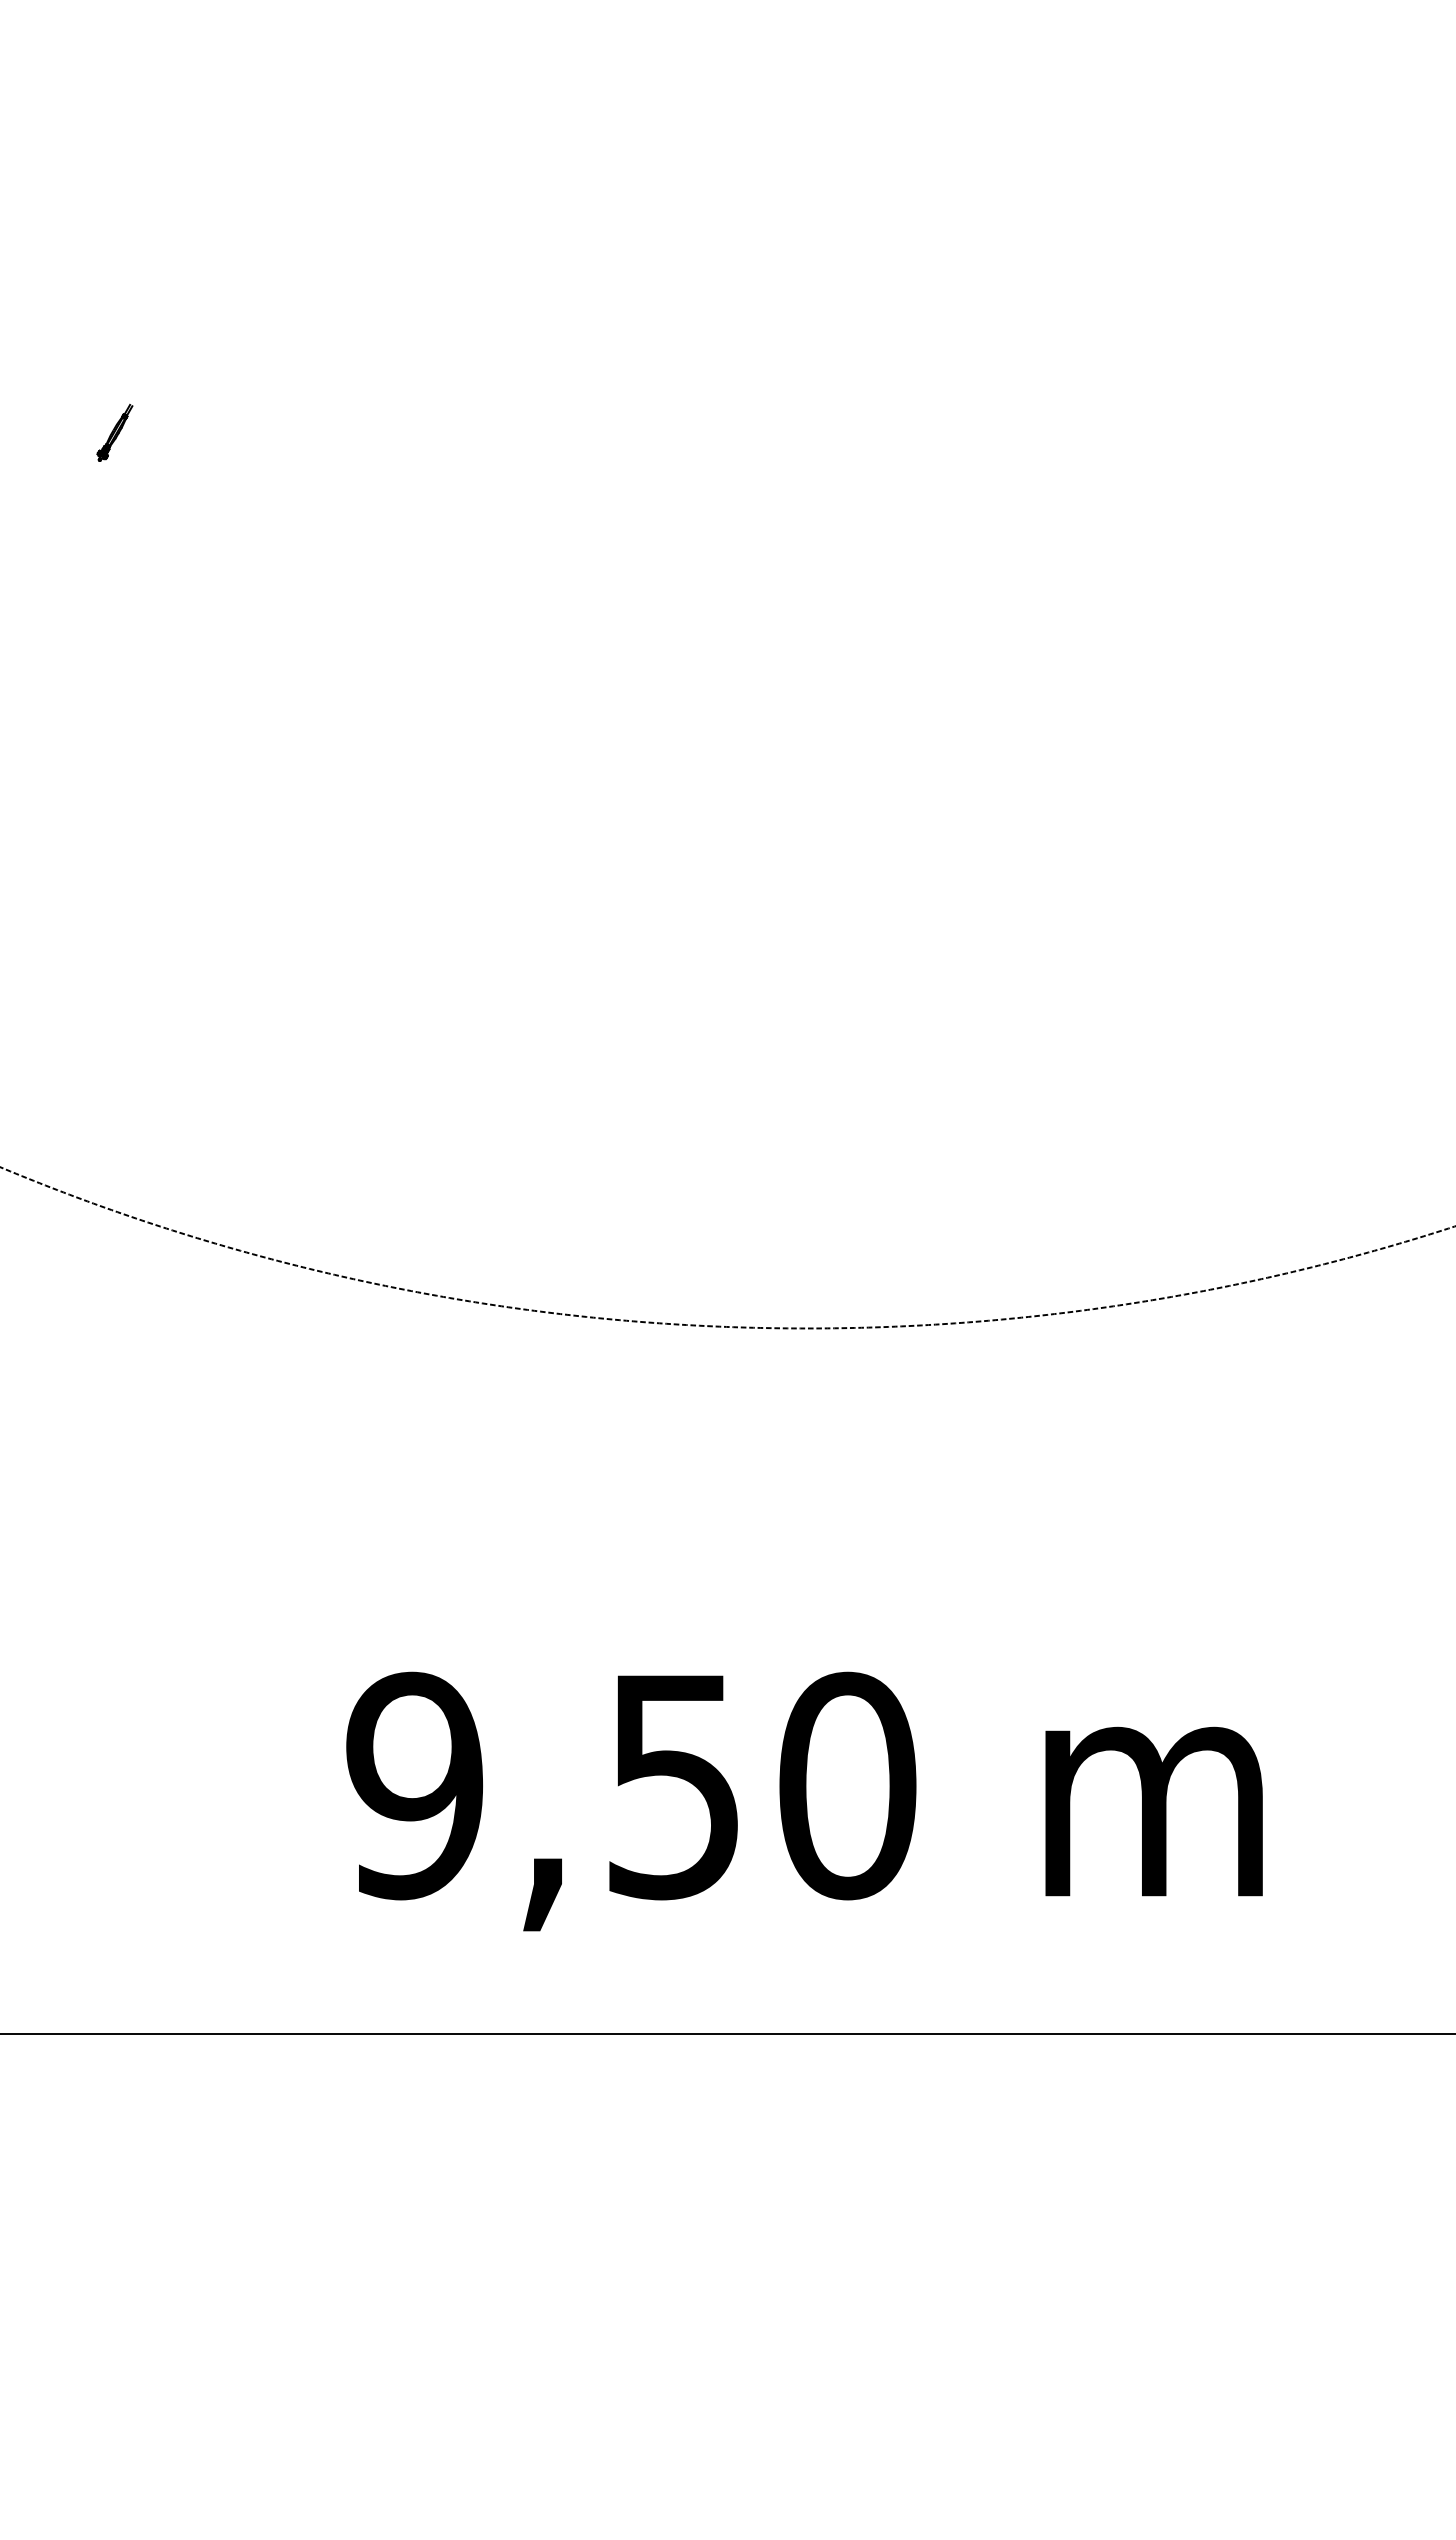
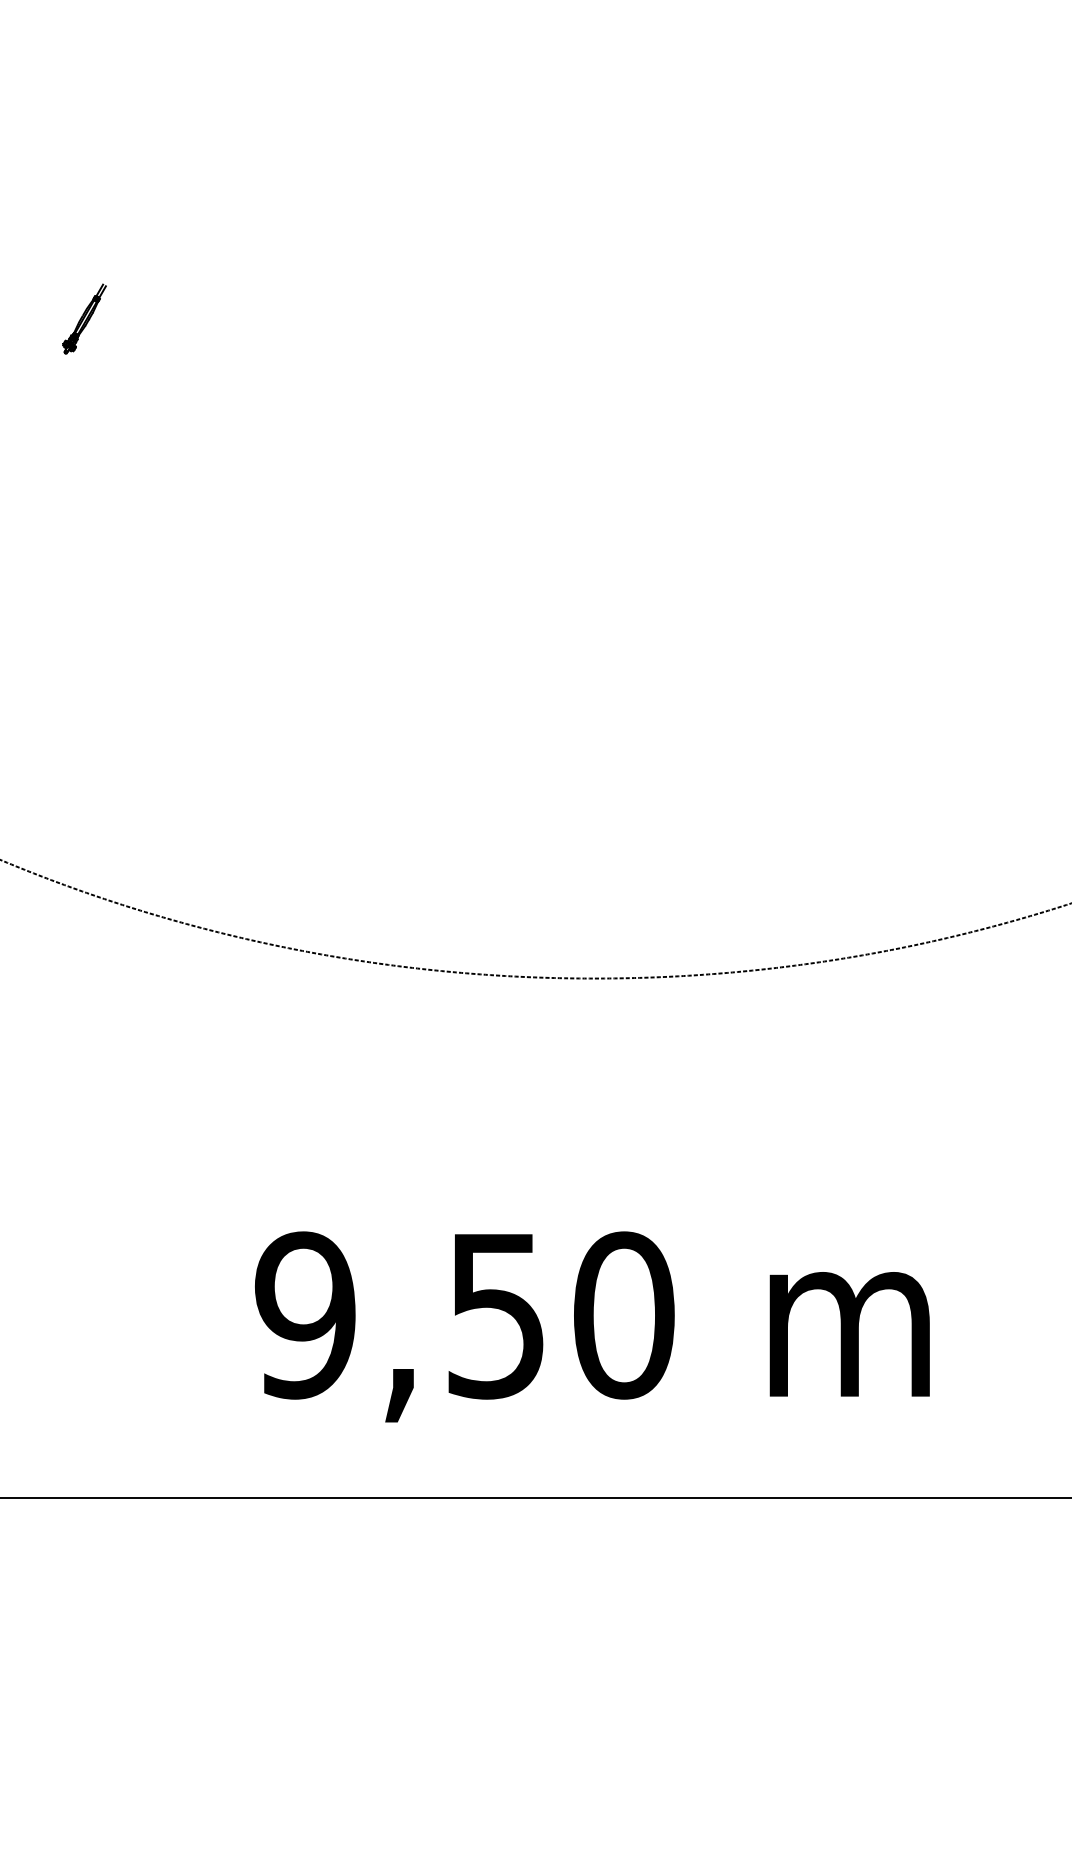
part: (114, 432) -> (84, 318), size x1.67

